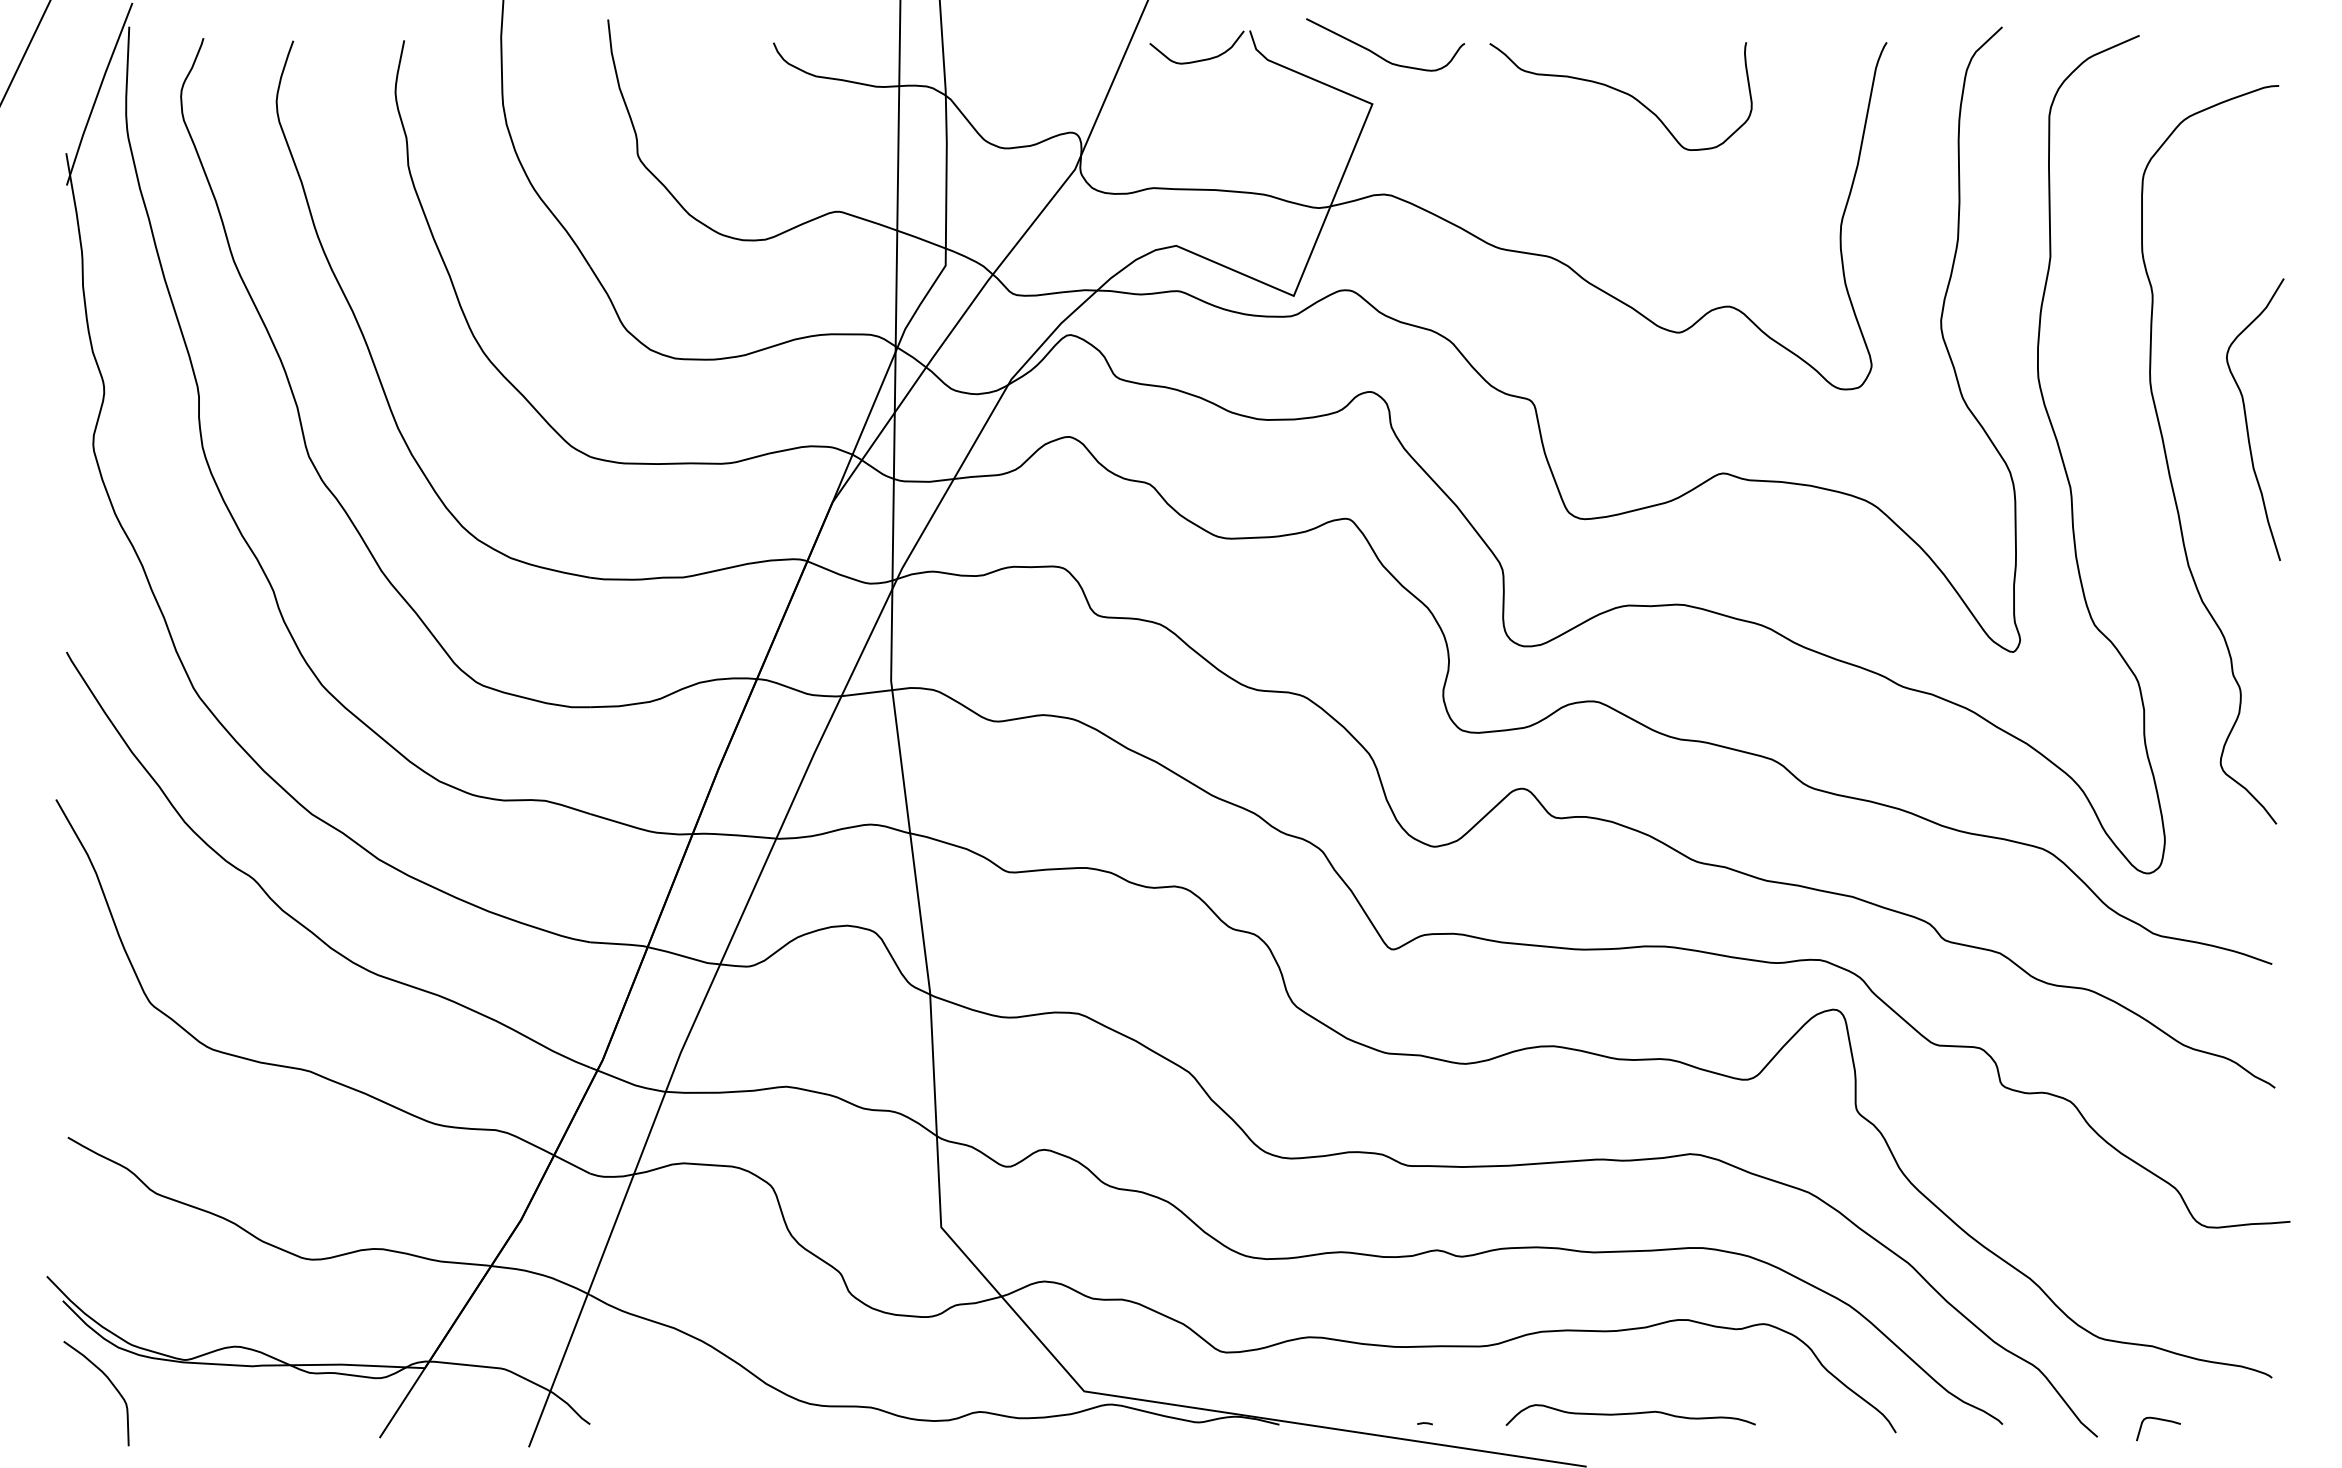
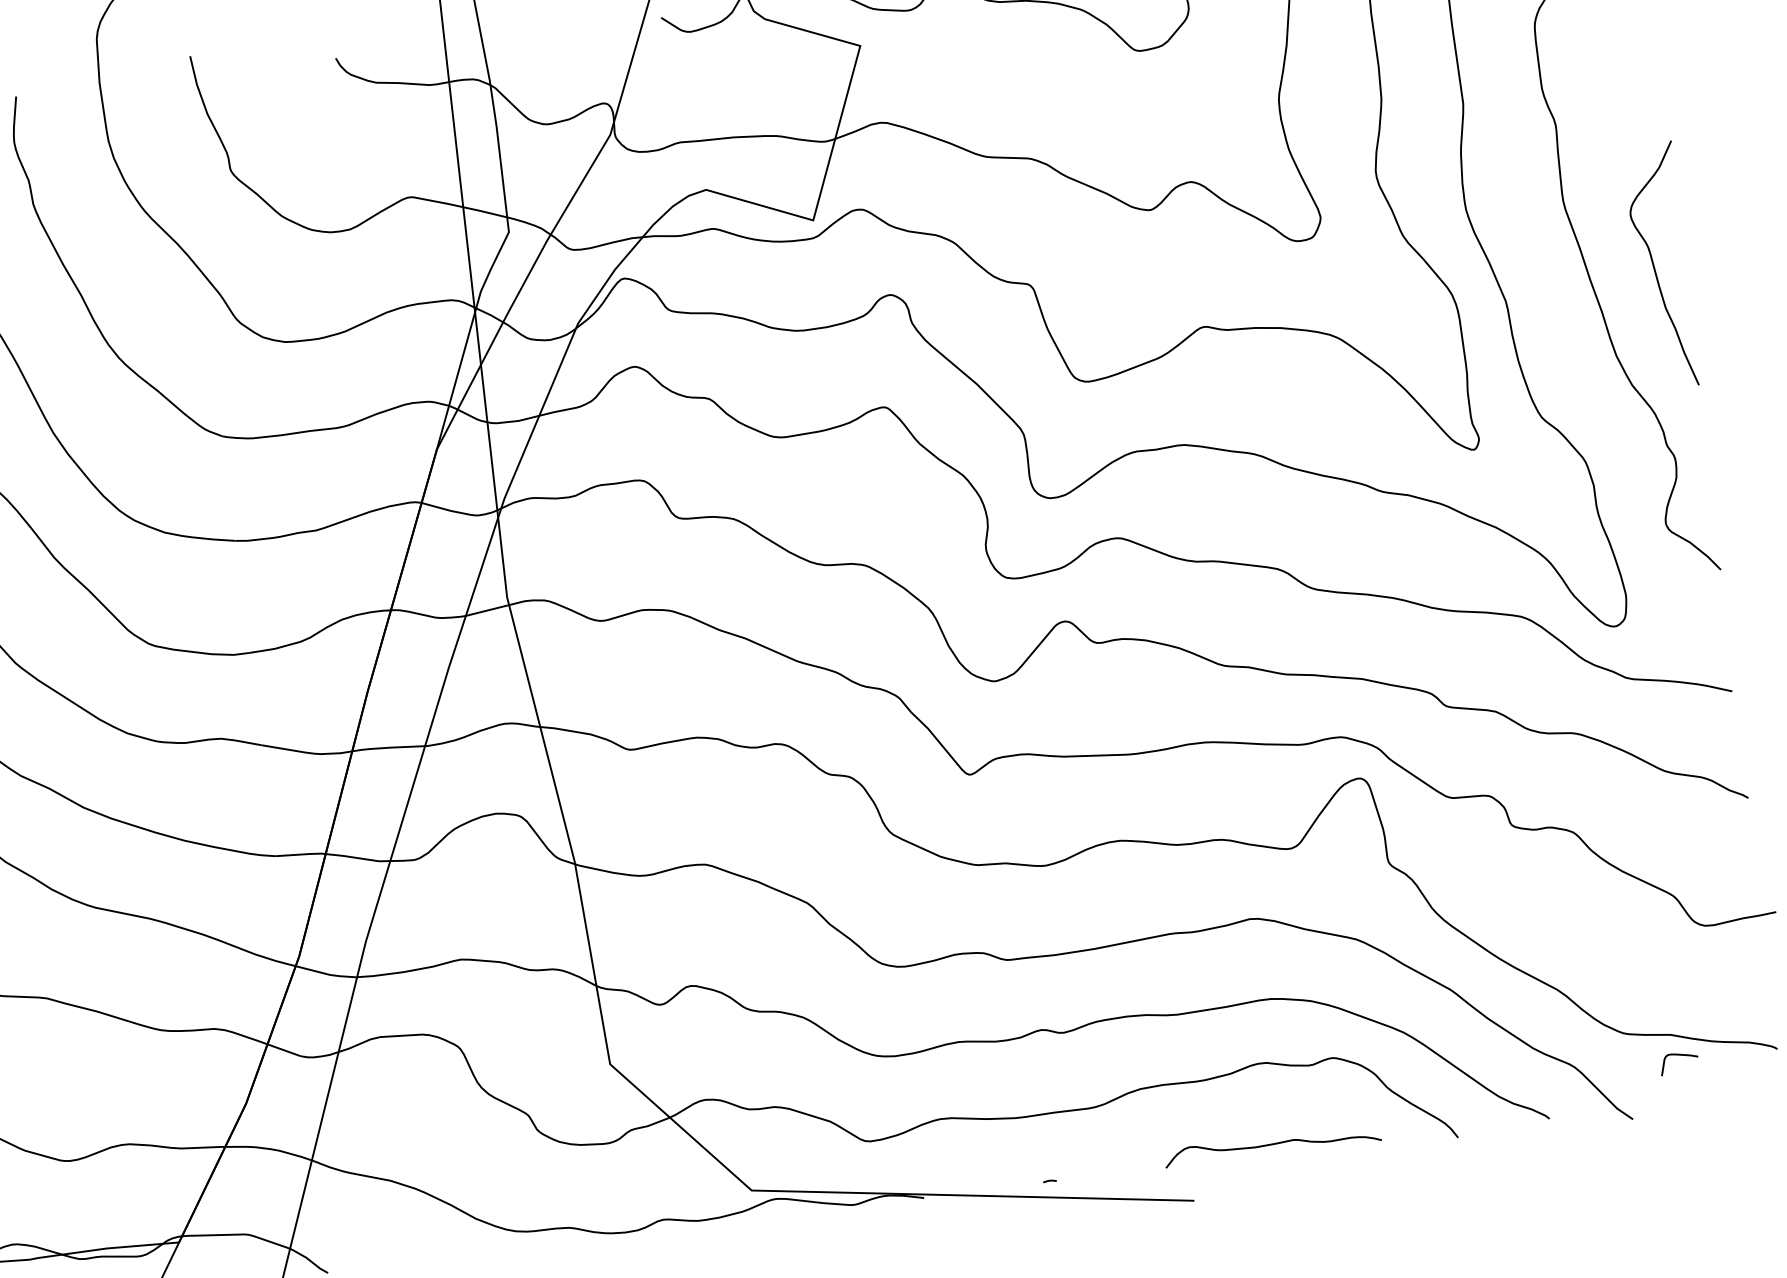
curve: (2247, 421) -> (1655, 268), moved
curve: (1630, 1414) -> (1272, 1145), moved
curve: (2159, 1420) -> (1679, 1055), moved

